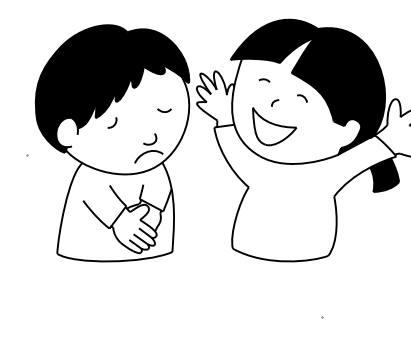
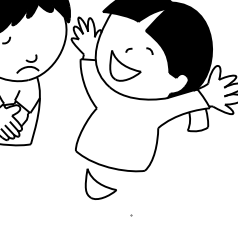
curve: (264, 80) -> (124, 32), removed
curve: (164, 111) -> (46, 39), removed
fill: (384, 174) -> (198, 119), removed
part: (274, 287) -> (100, 185), added

